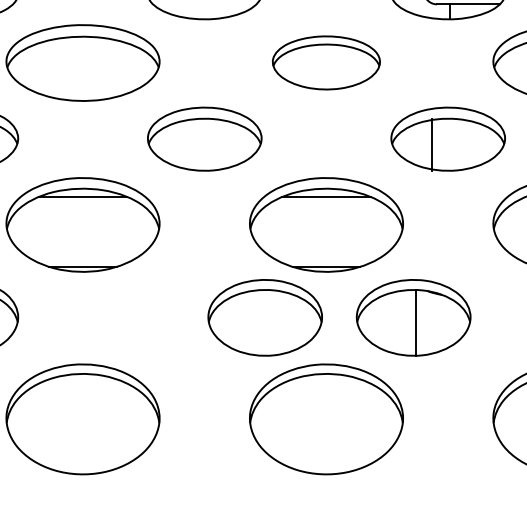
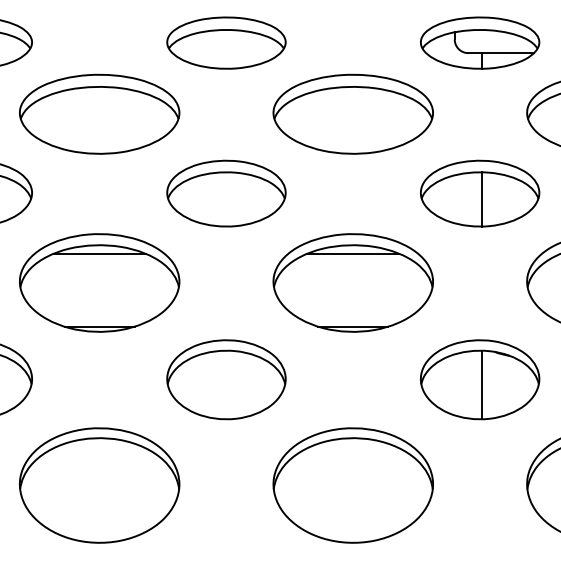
part: (325, 62) -> (352, 113), size x1.43
line: (432, 144) -> (482, 199), moved
part: (265, 317) -> (226, 379), moved
part: (414, 317) -> (480, 379), moved

